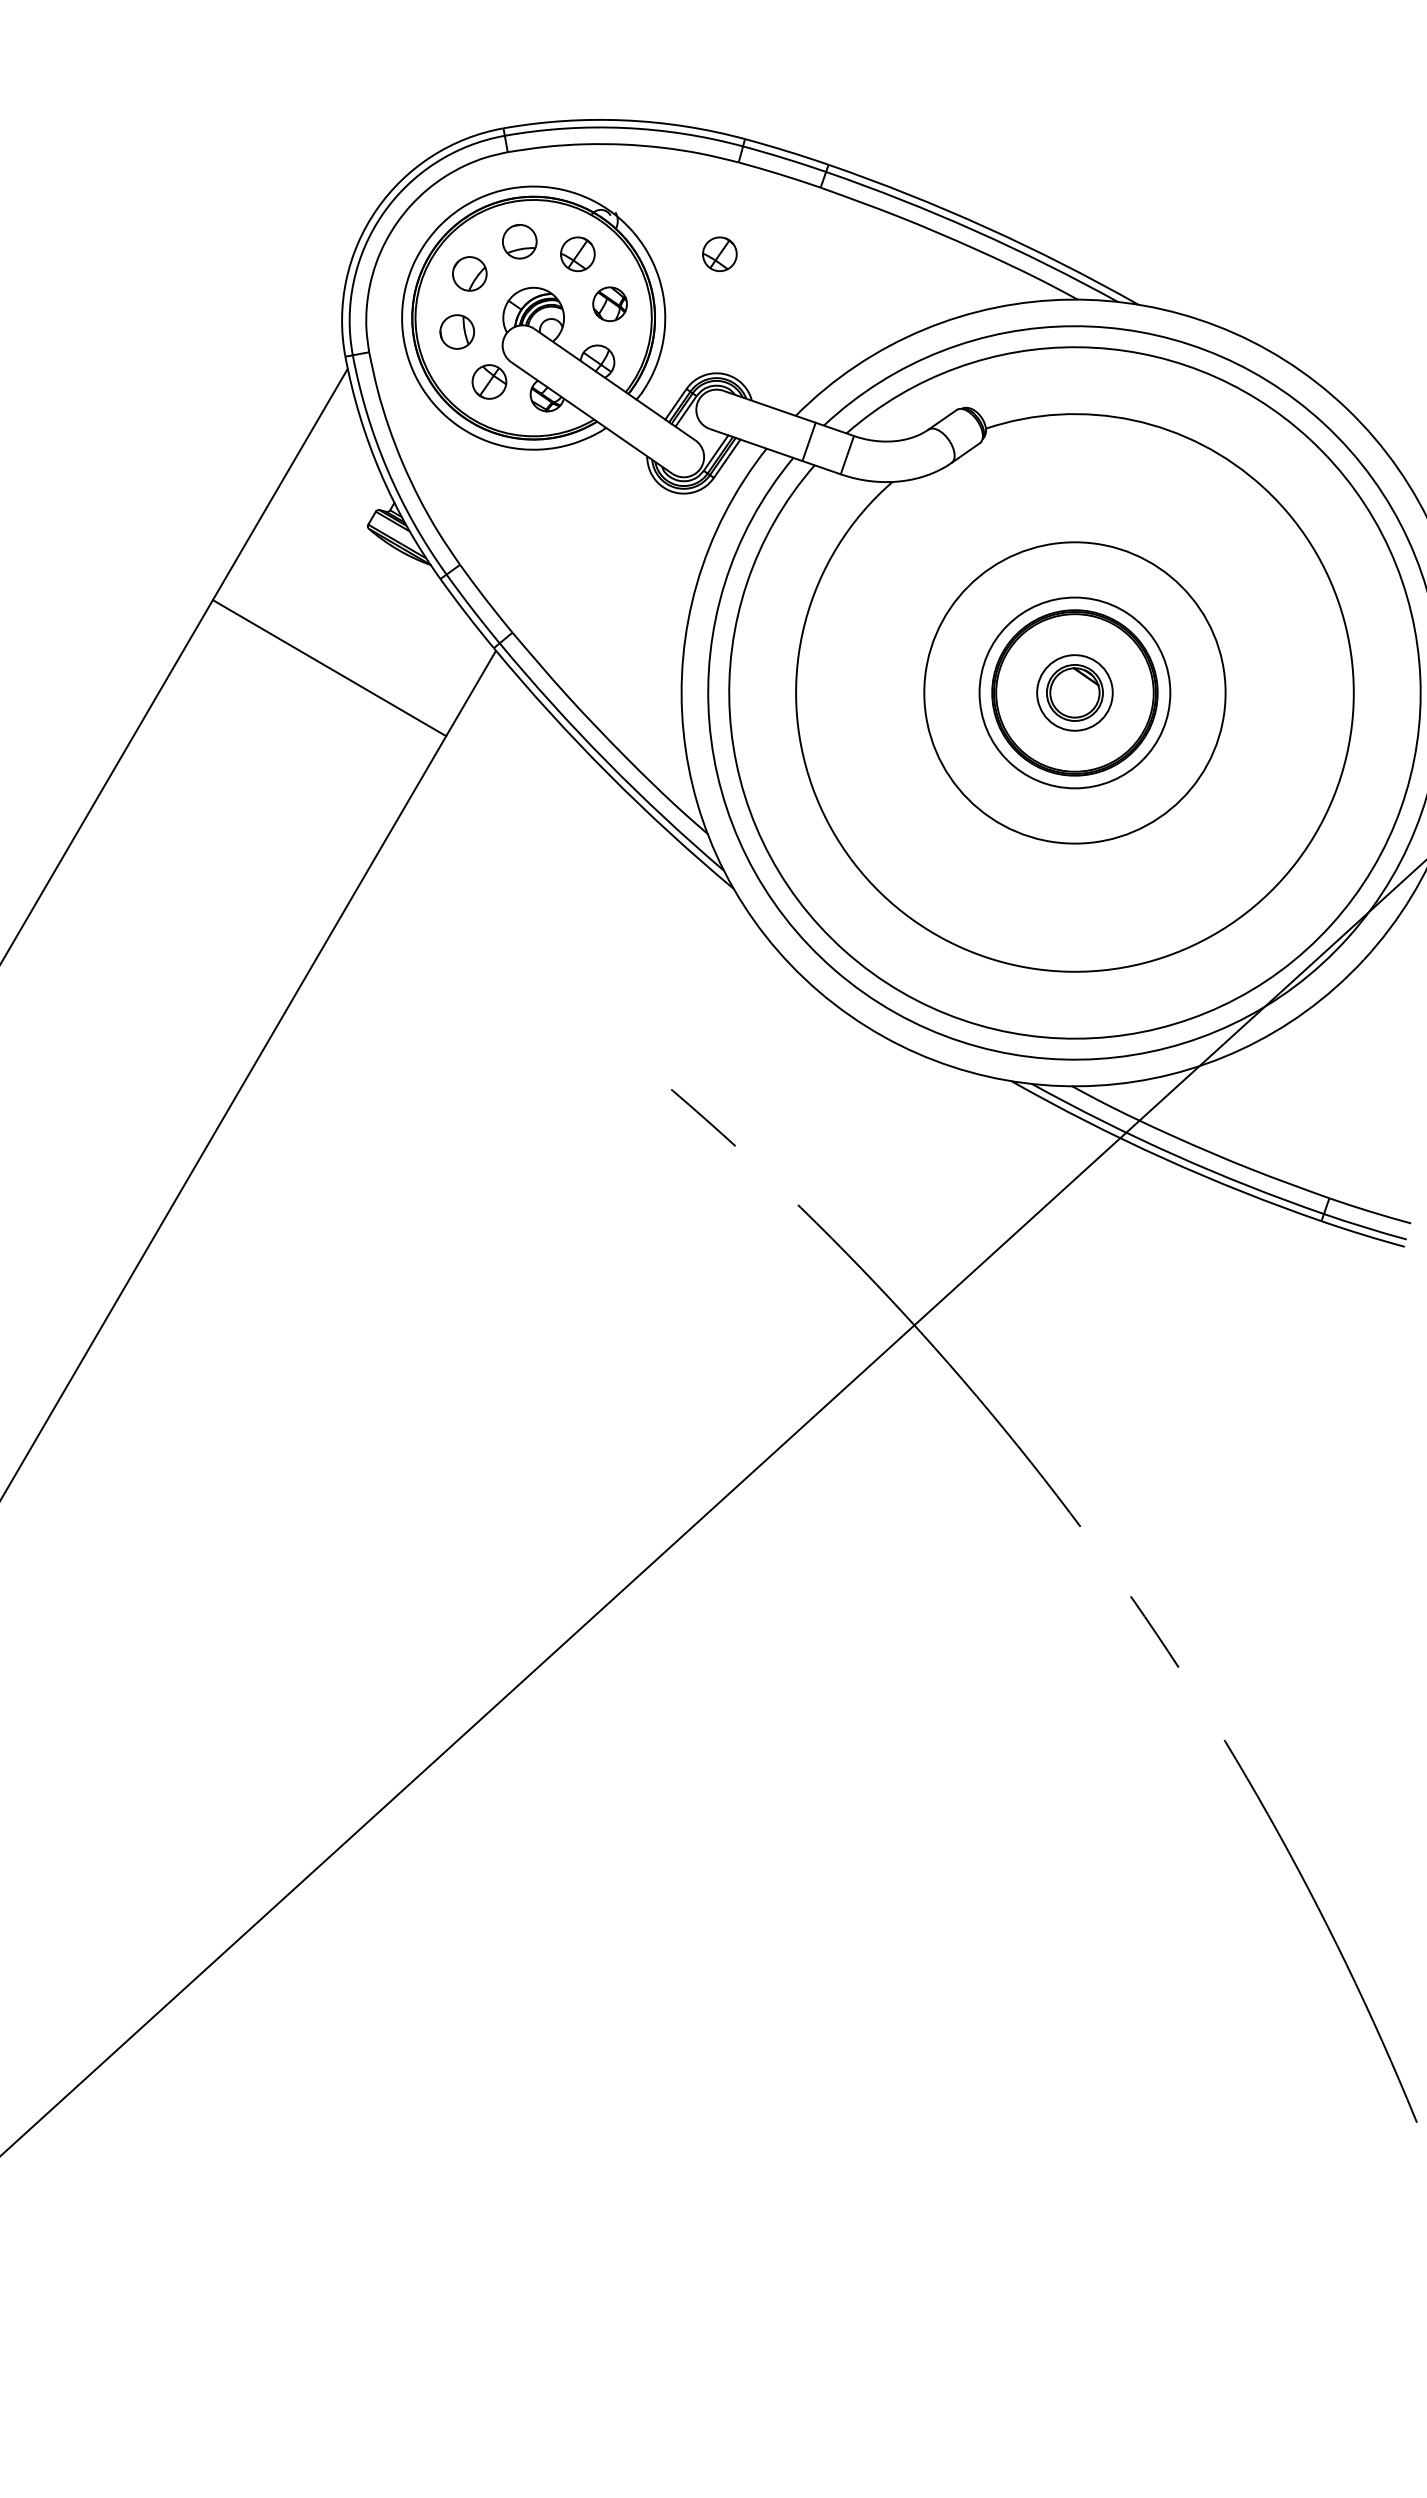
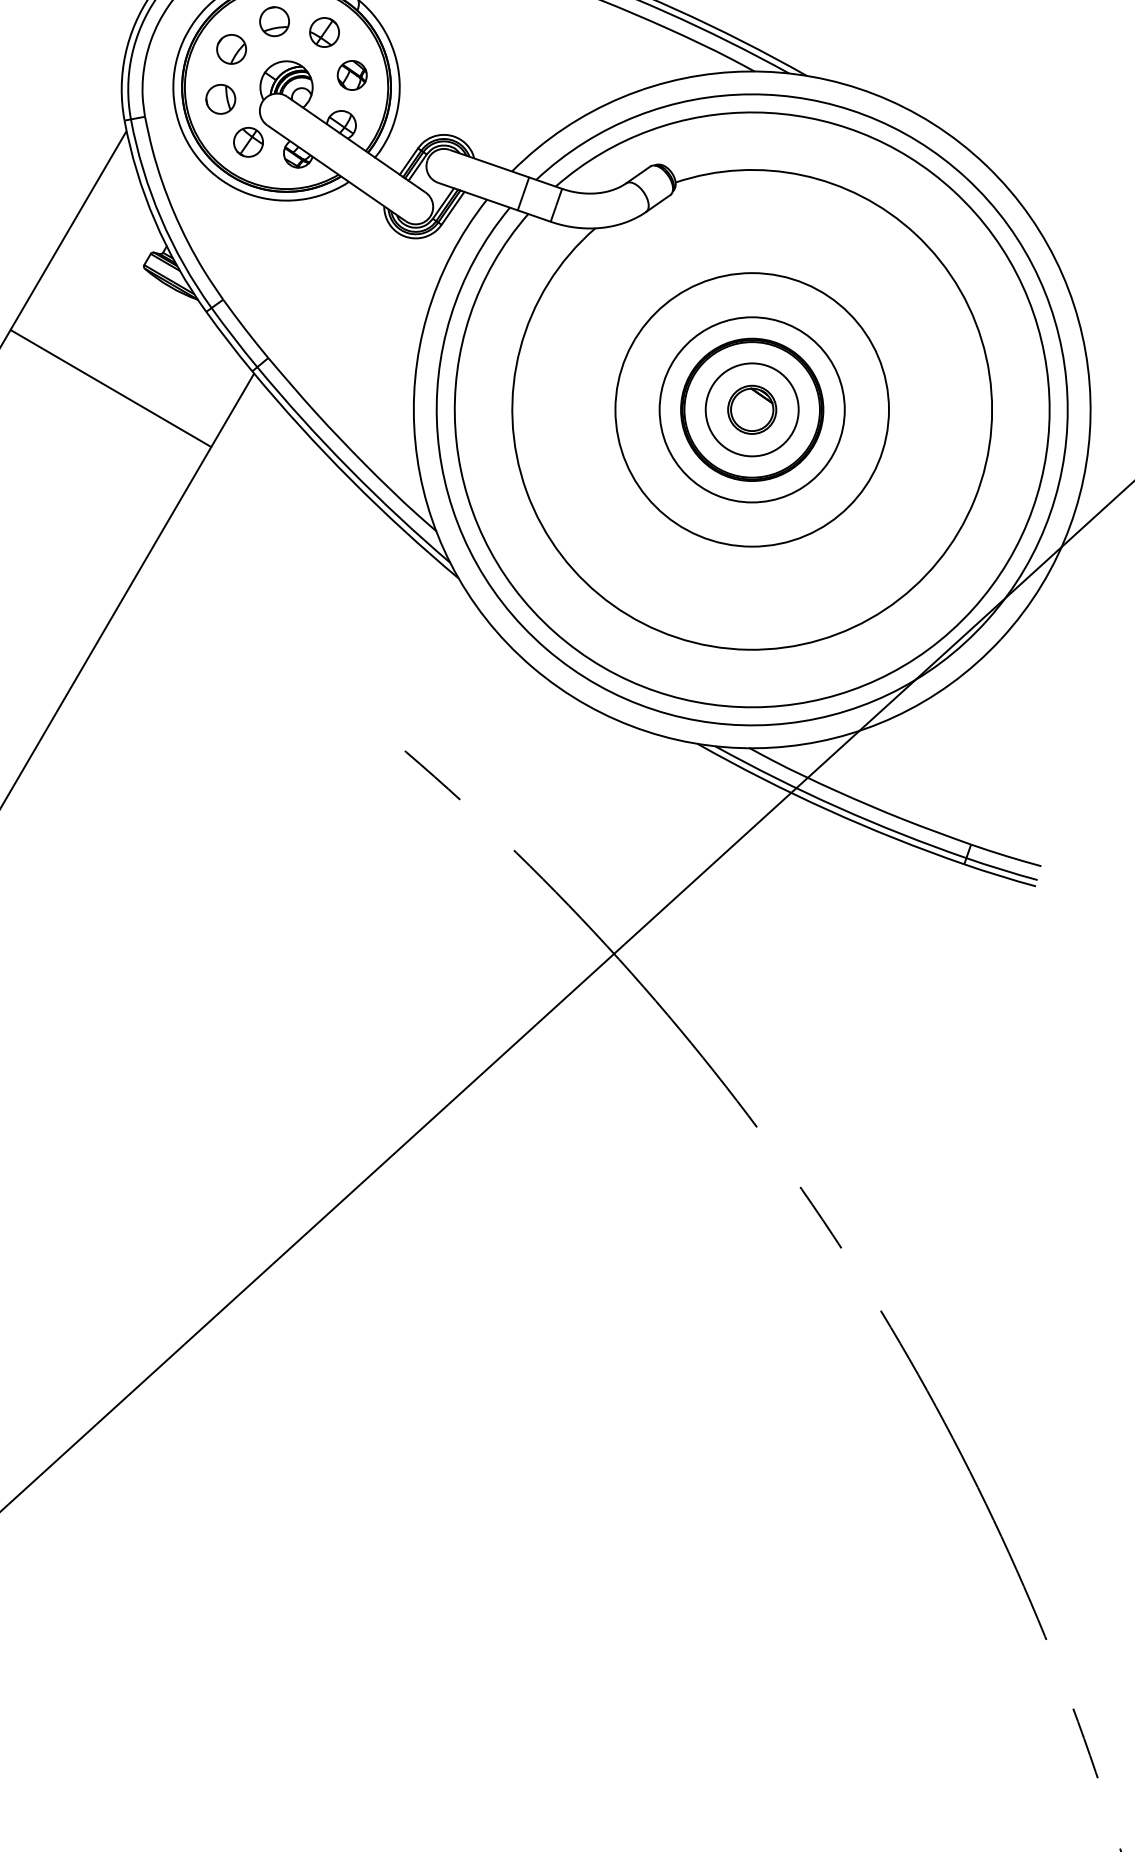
part: (719, 254) -> (446, 32), removed
circle: (1074, 692) -> (751, 409), size x0.71
circle: (1074, 692) -> (751, 409), size x1.43
circle: (1074, 692) -> (751, 409), size x1.67

